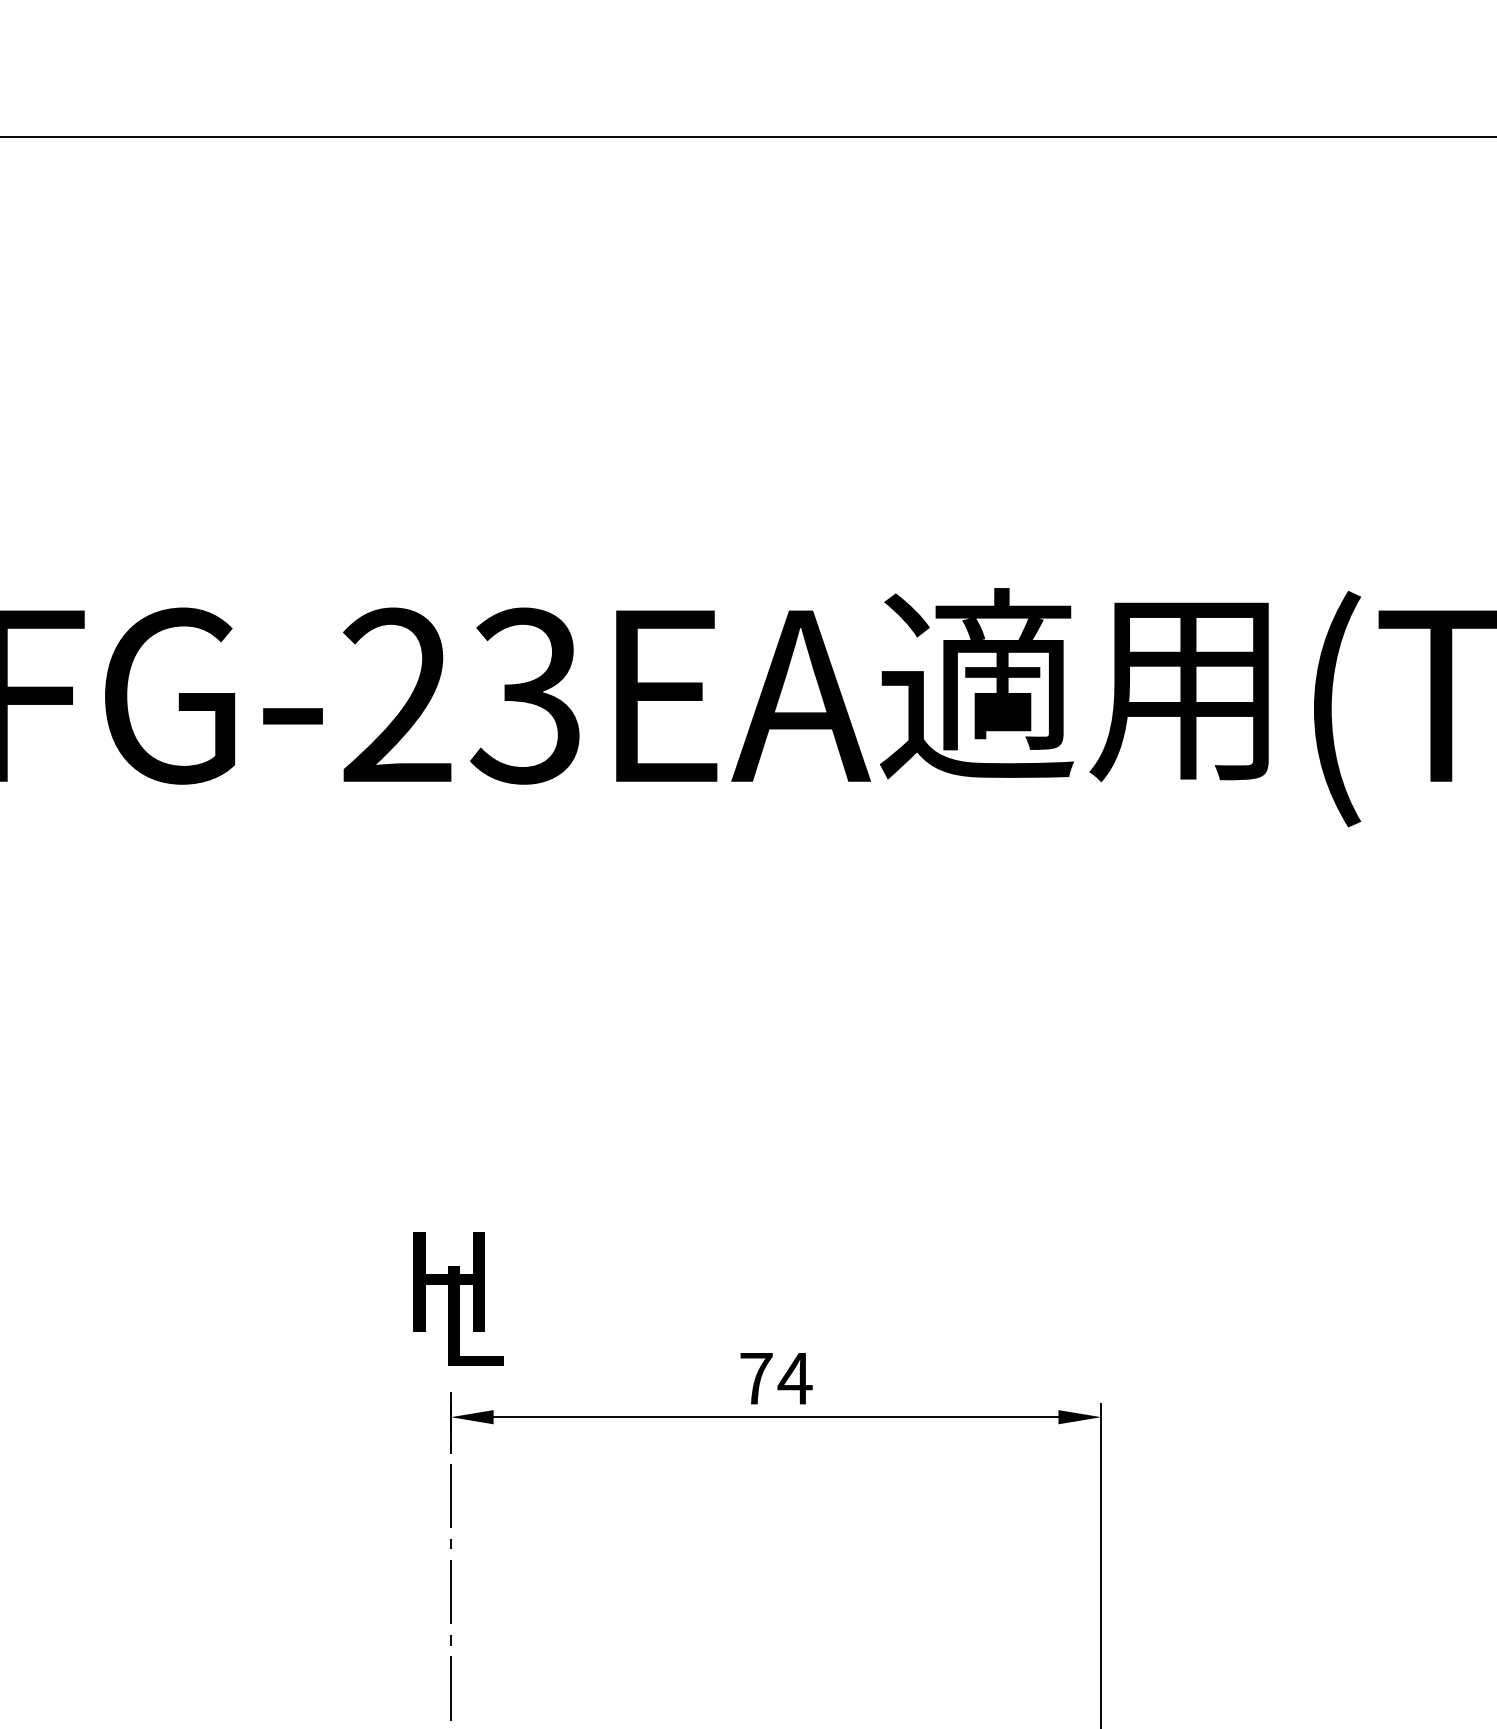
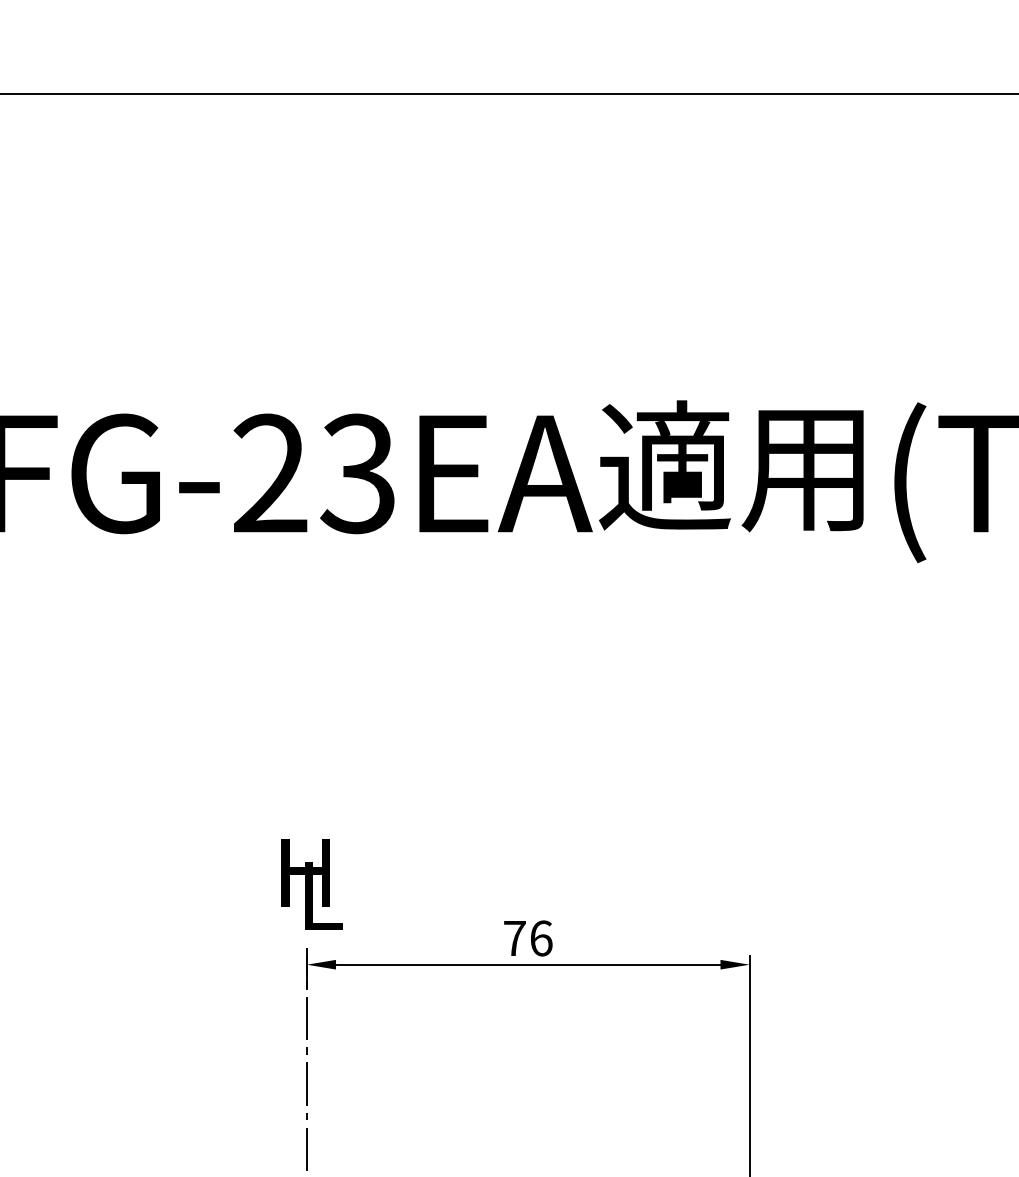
text: (795, 1378) -> (541, 938), 74 -> 76

